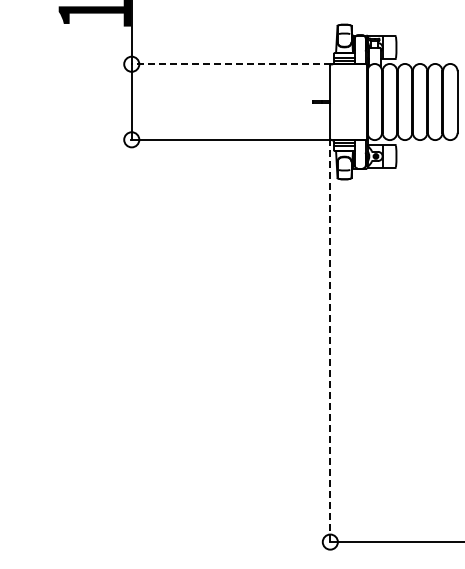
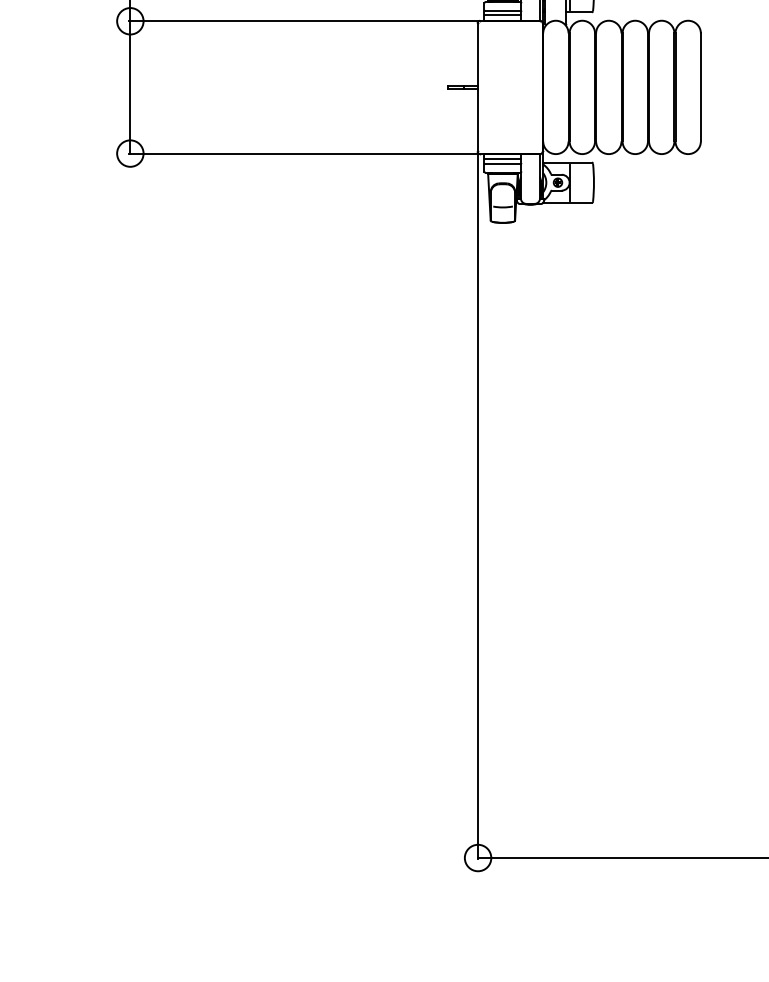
line: (231, 64) -> (305, 21), dashed -> solid
line: (330, 340) -> (478, 505), dashed -> solid

